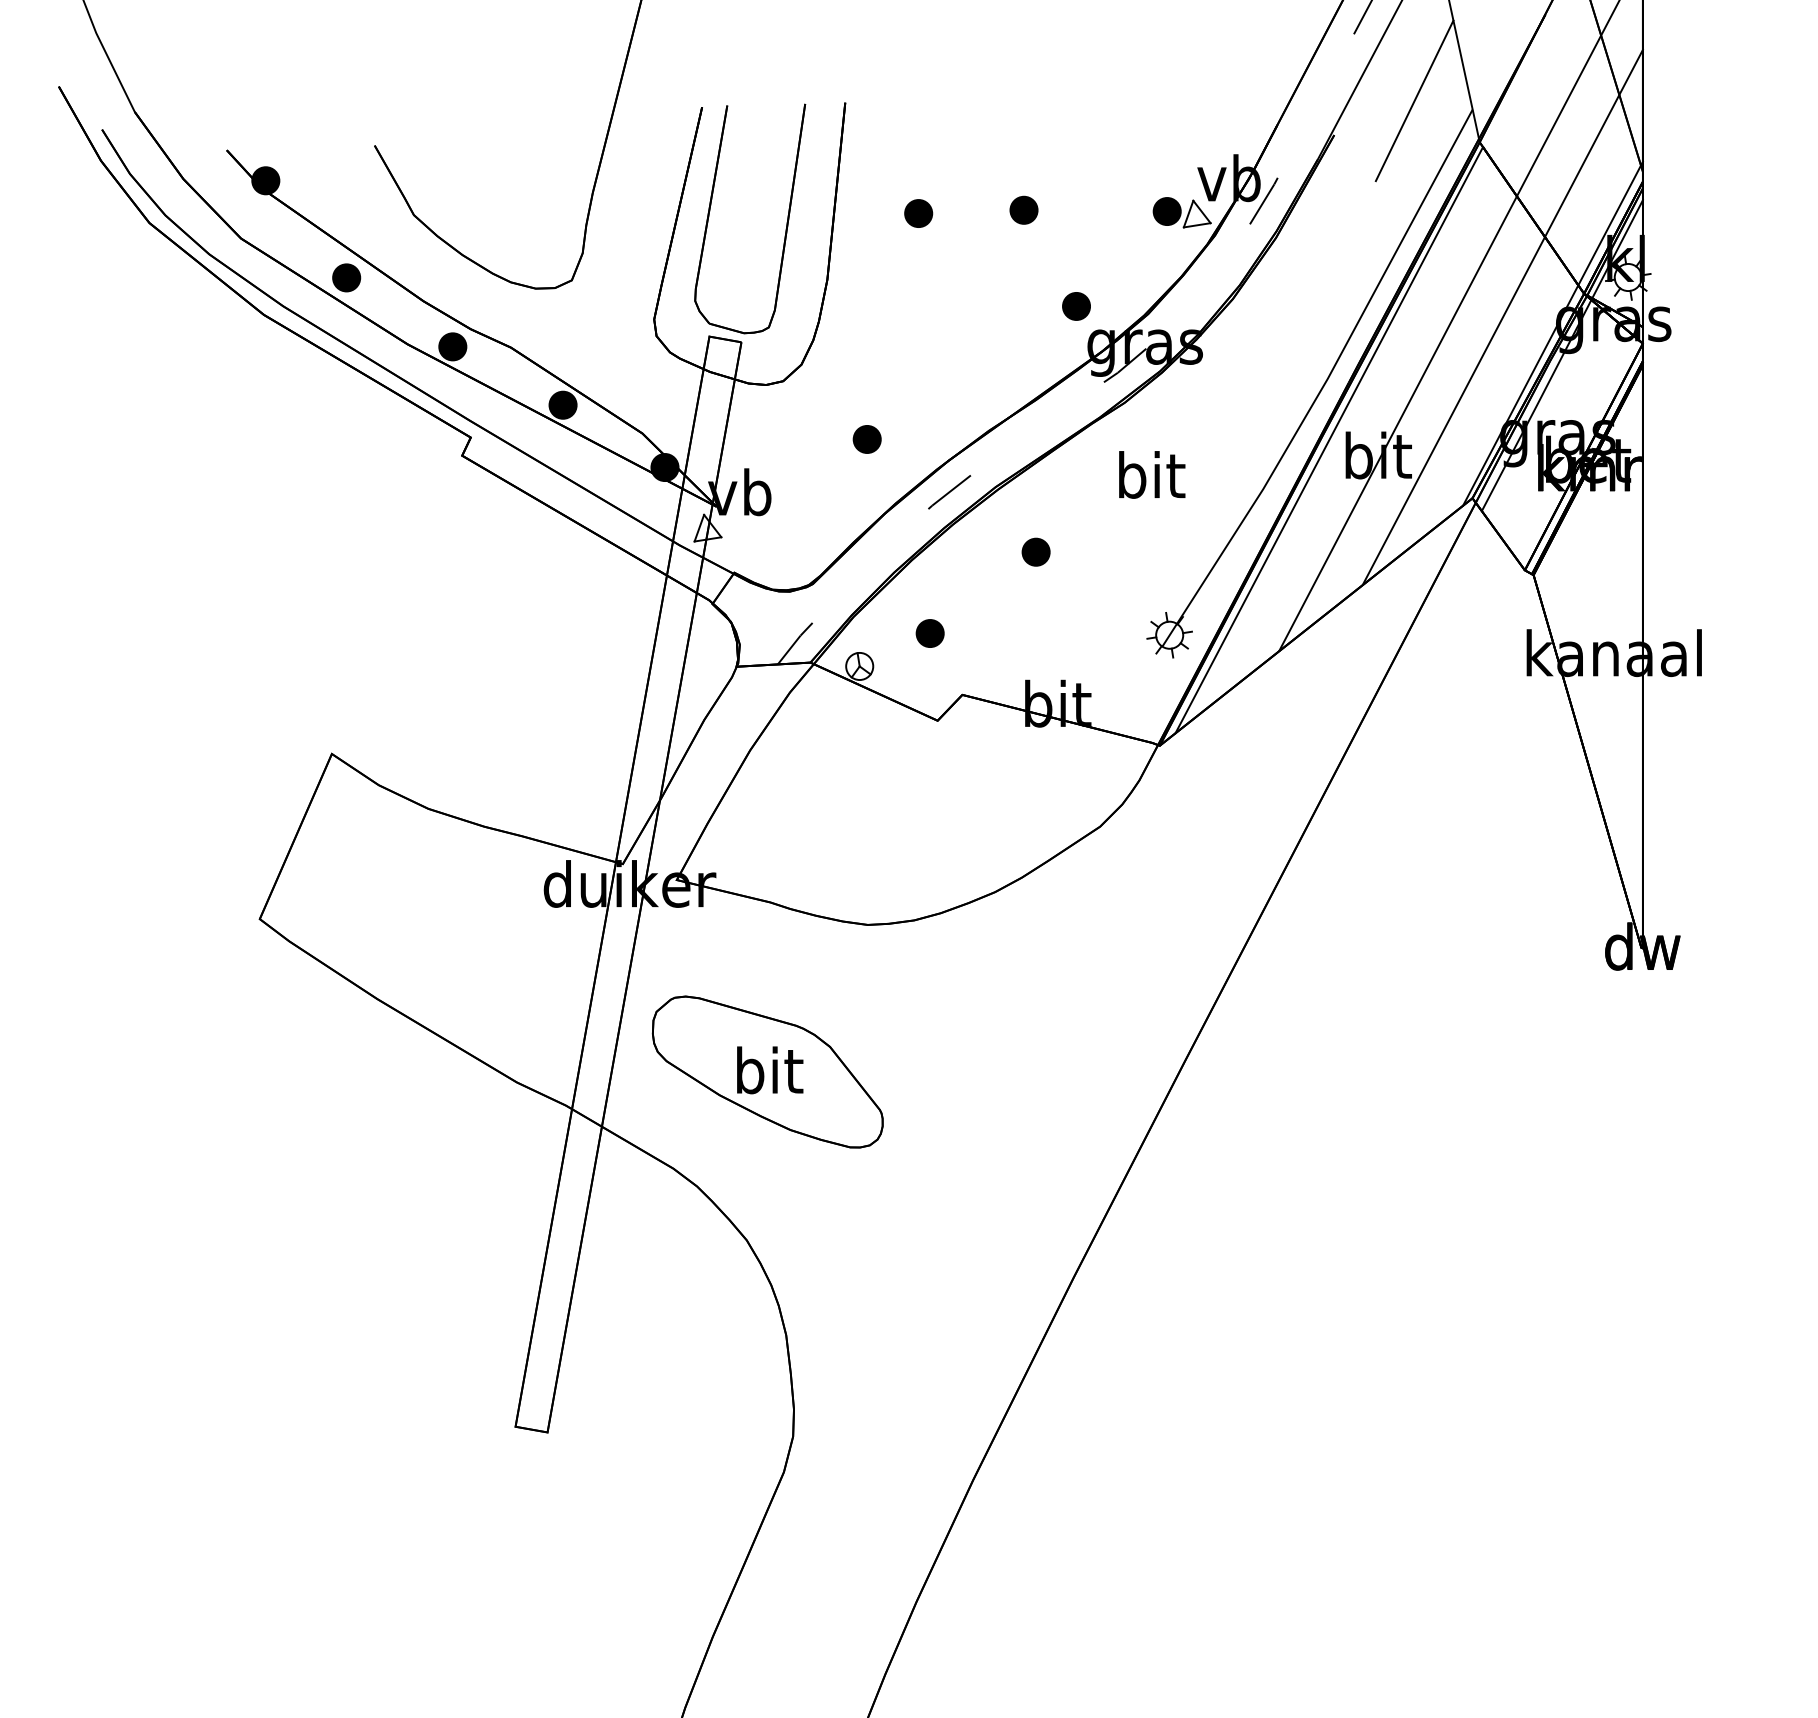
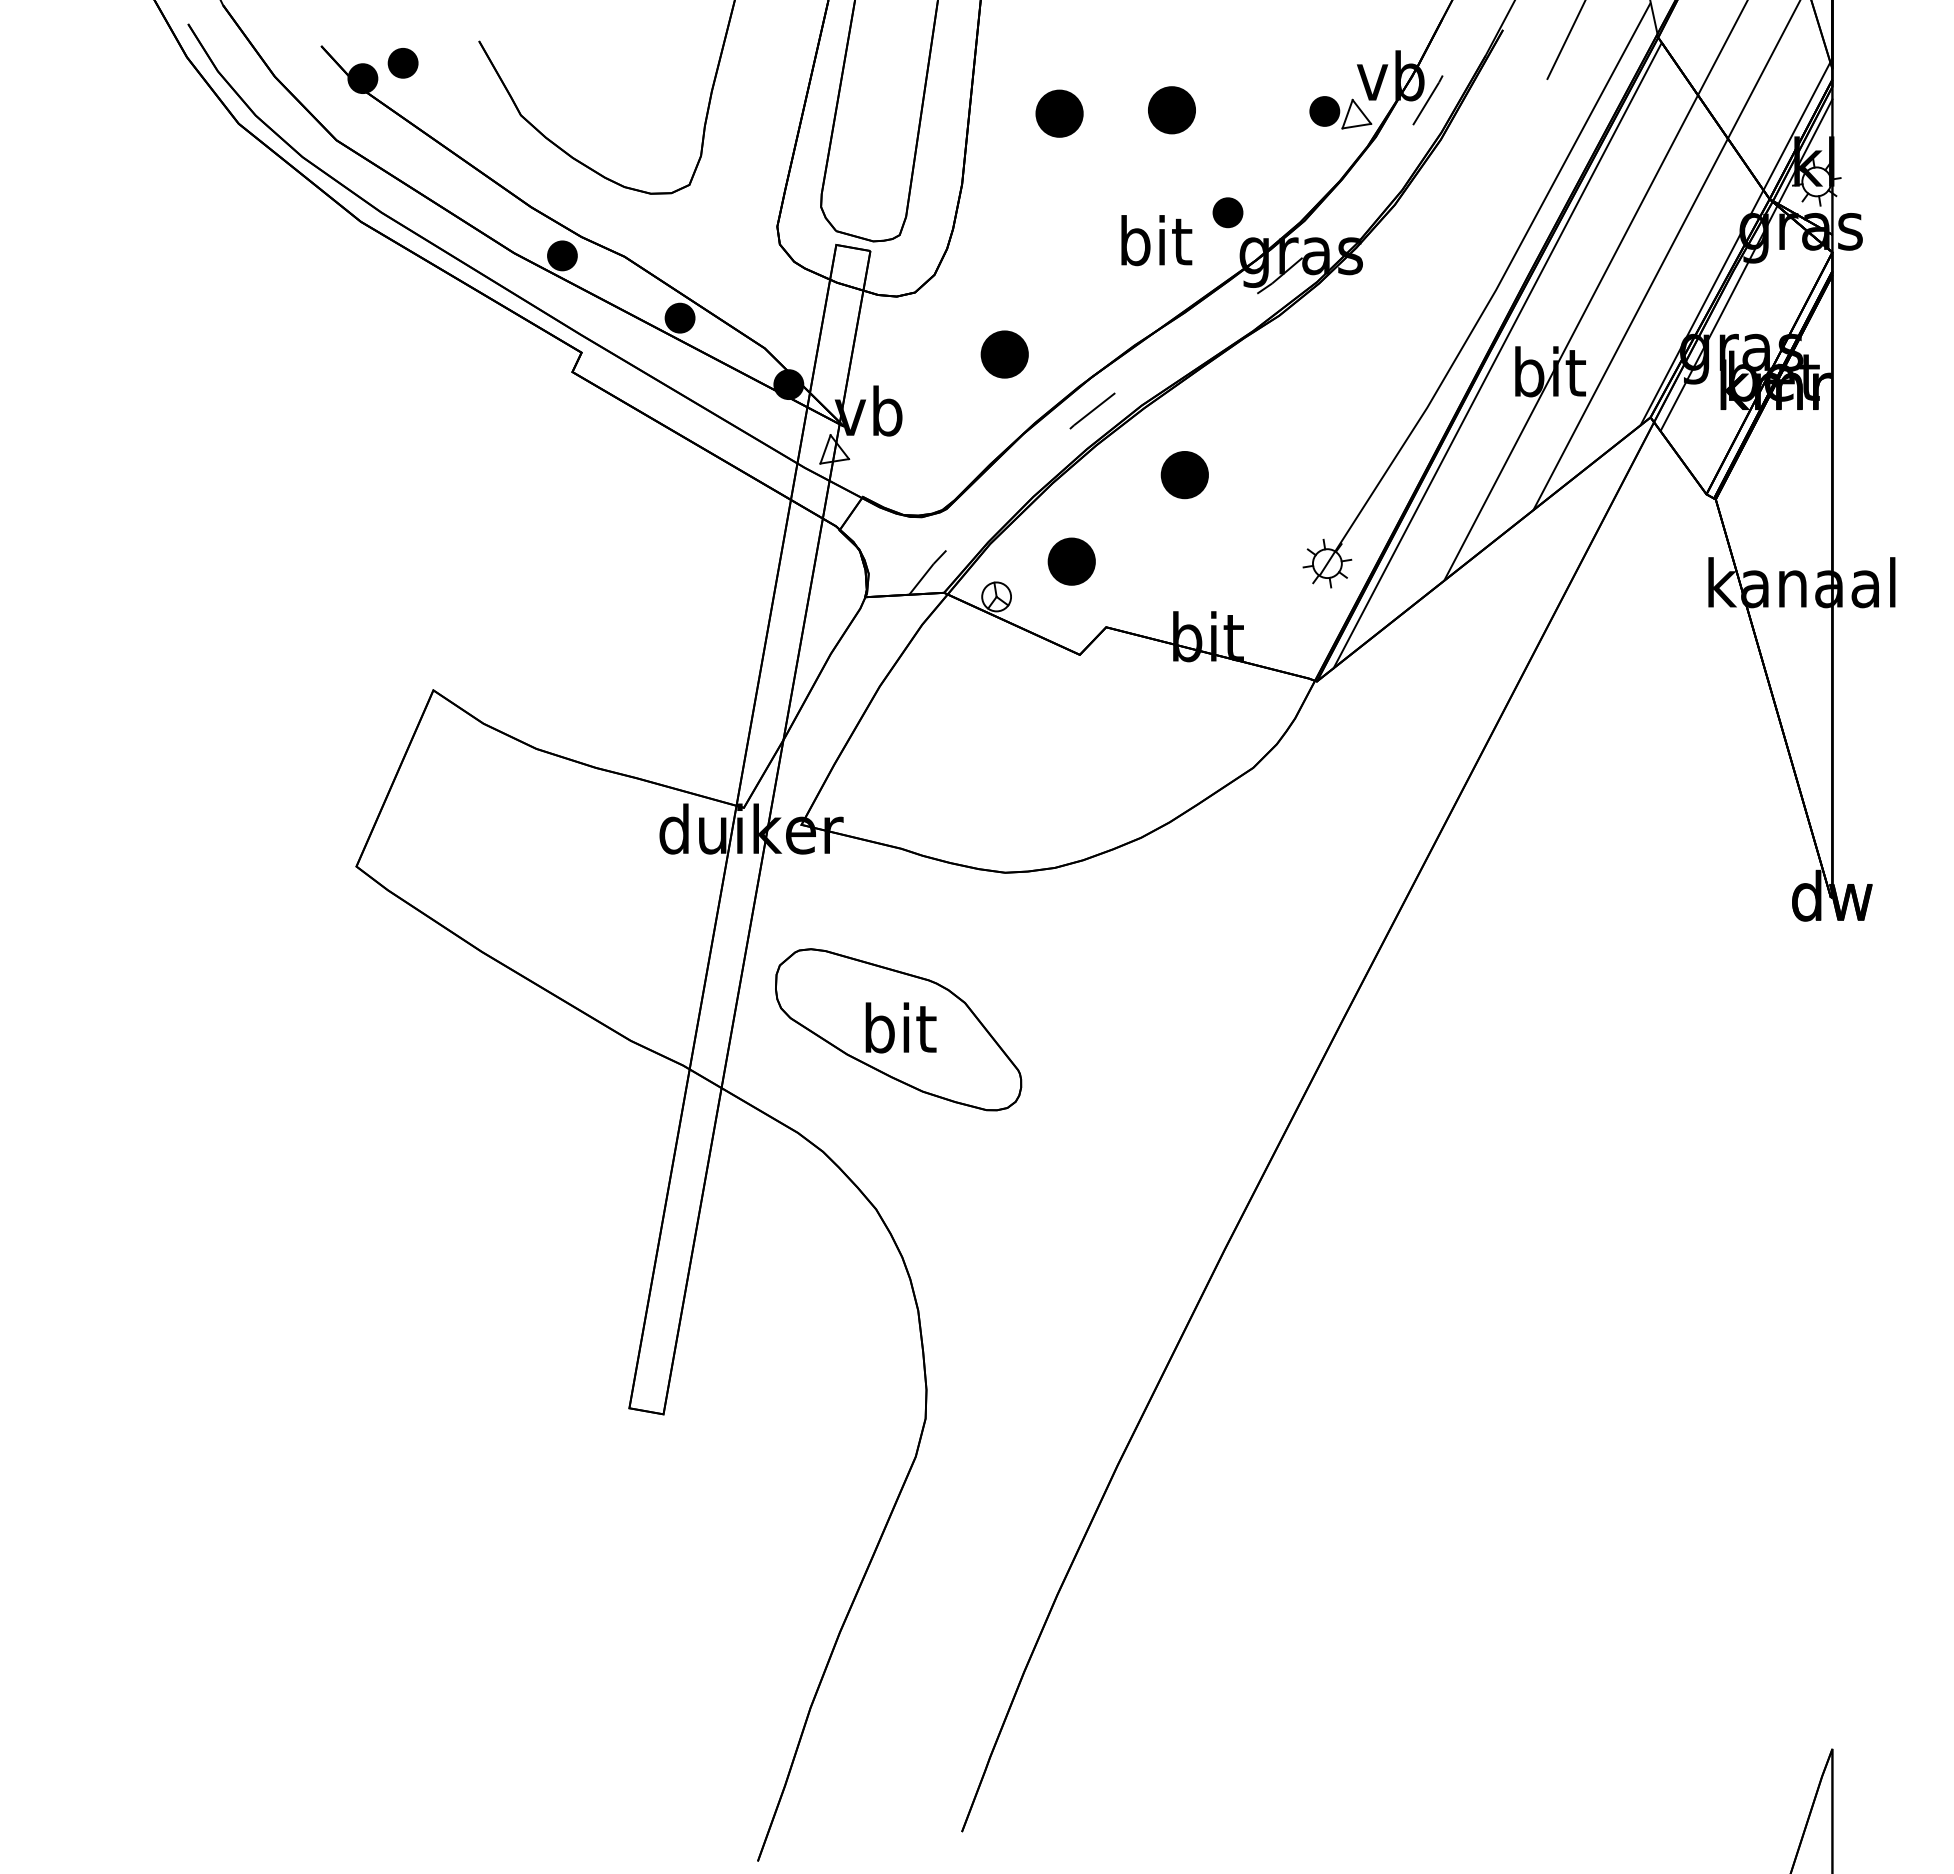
part: (1023, 209) -> (1171, 109), size x1.6
part: (918, 213) -> (1059, 113), size x1.6
part: (346, 278) -> (402, 63), moved
part: (867, 439) -> (1004, 354), size x1.6
text: (1151, 474) -> (1156, 240), moved
part: (1035, 551) -> (1184, 474), size x1.6
part: (929, 633) -> (1071, 561), size x1.6

